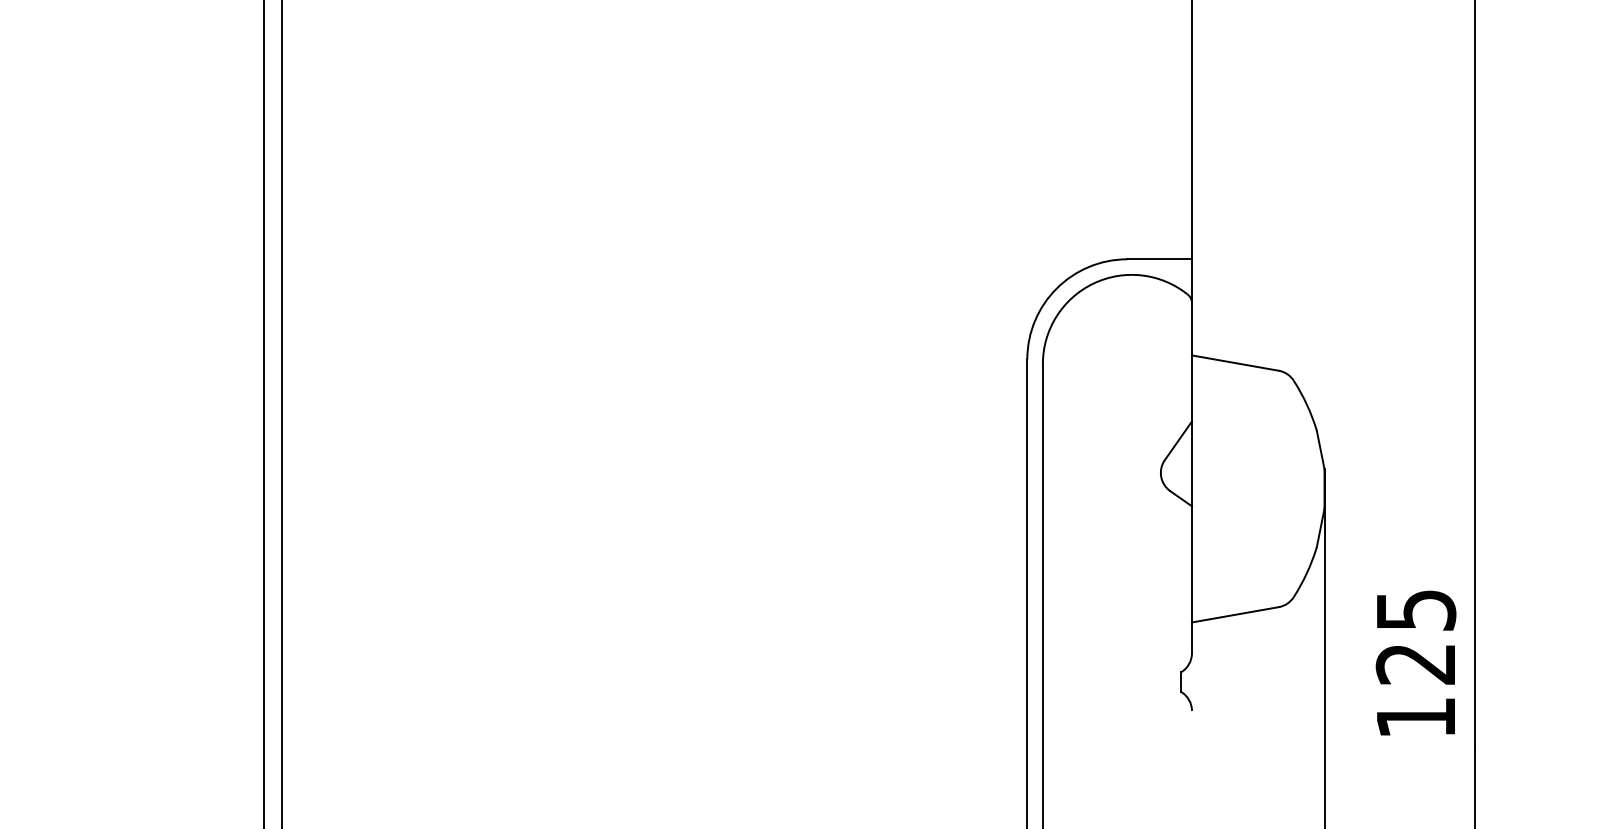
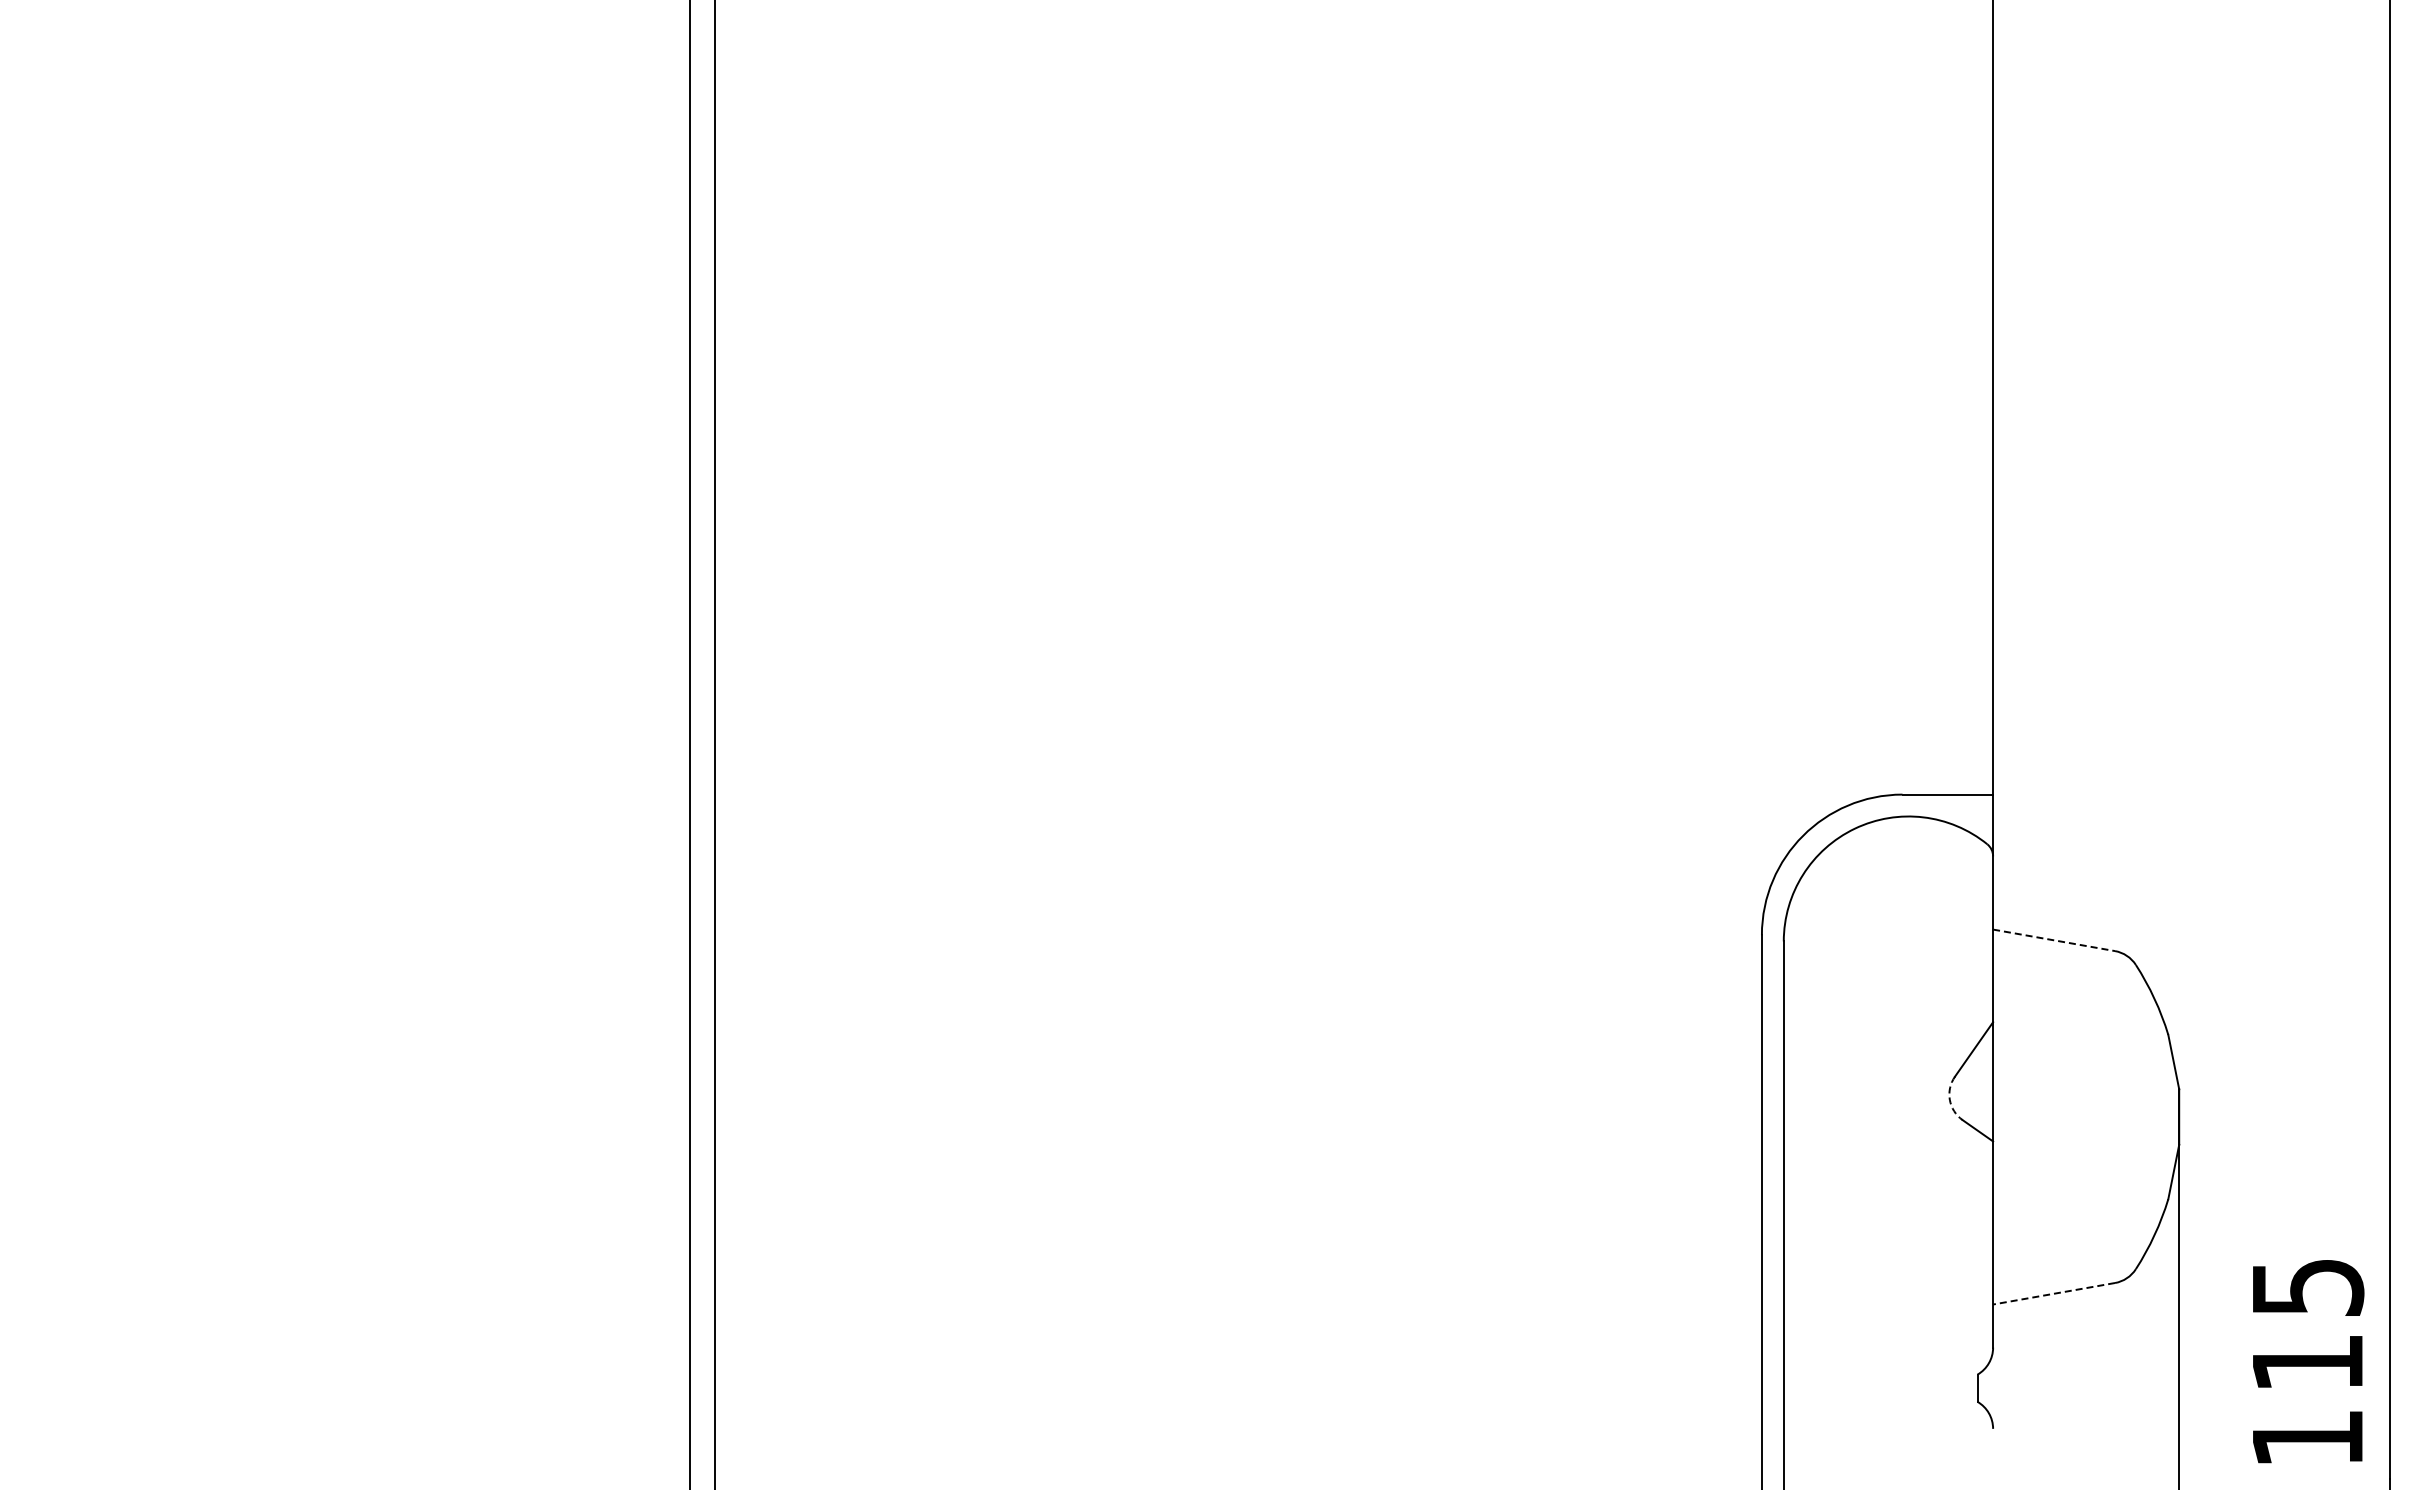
line: (1235, 363) -> (2054, 940), solid -> dashed
arc: (1160, 476) -> (1949, 1099), solid -> dashed
line: (1235, 614) -> (2054, 1293), solid -> dashed
text: (1415, 664) -> (2306, 1363), 125 -> 115

